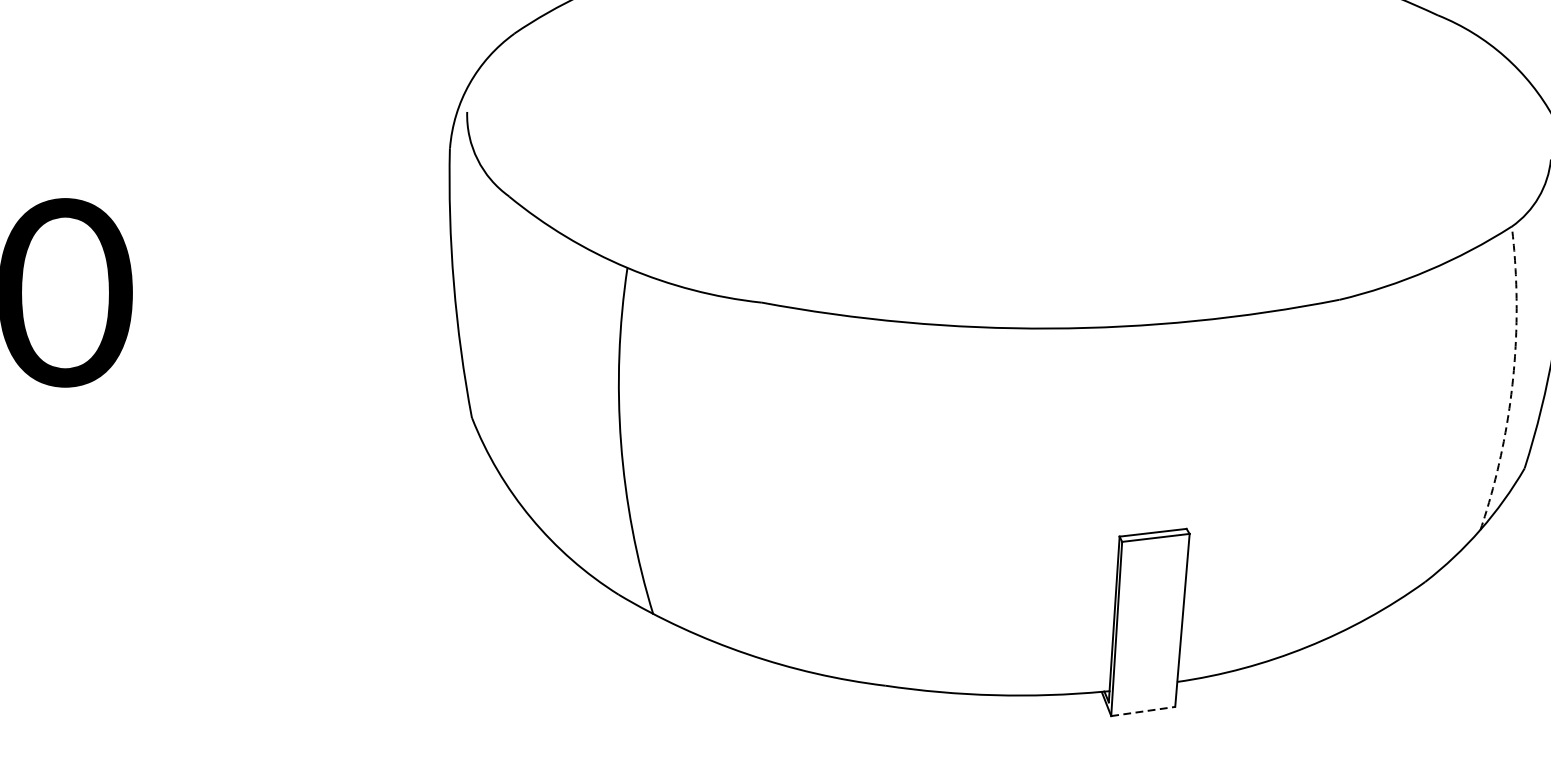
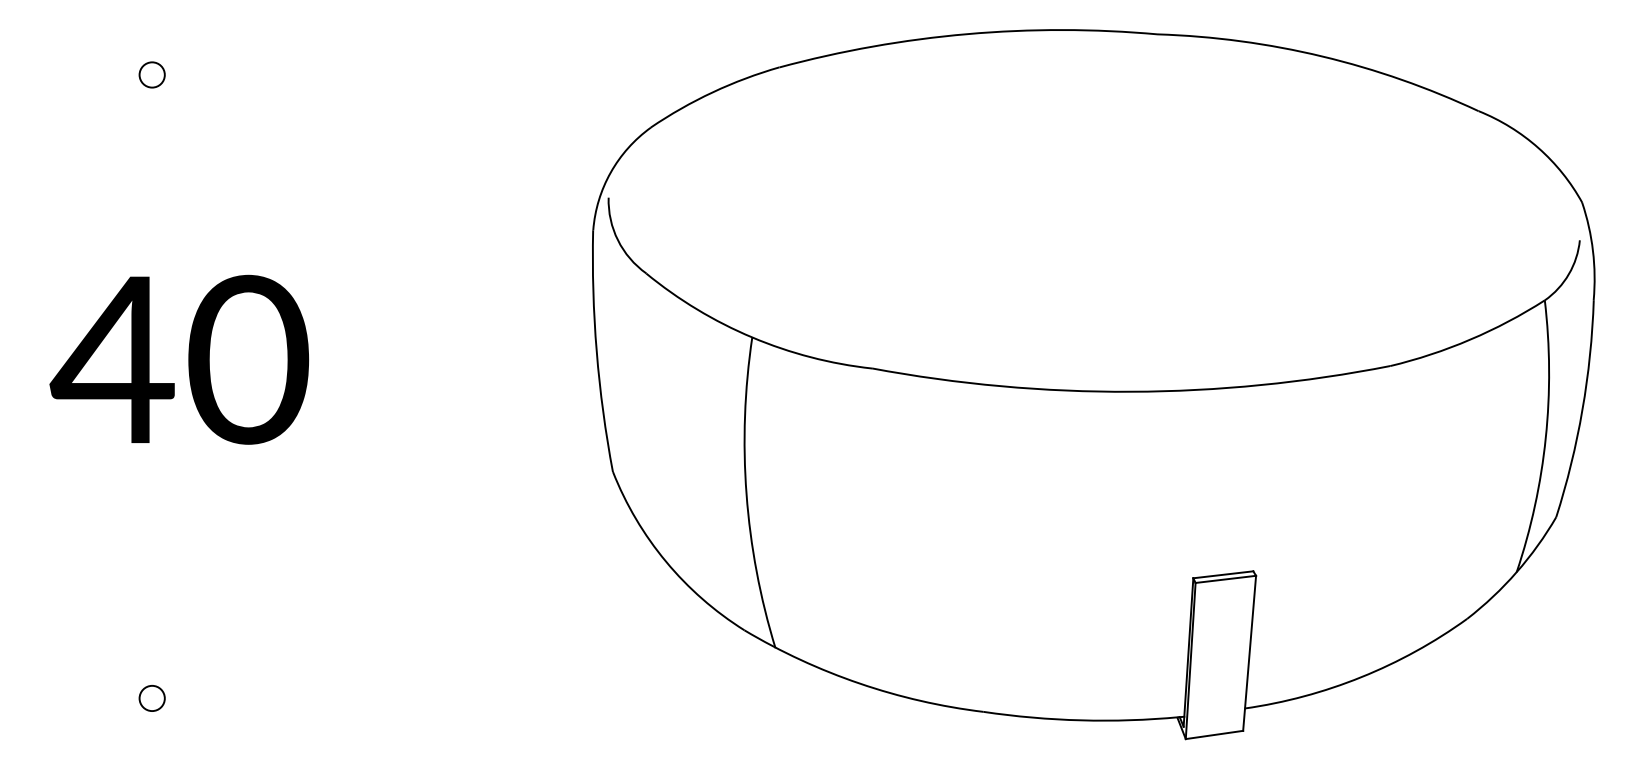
arc: (1512, 379) -> (1545, 437), dashed -> solid
line: (1143, 710) -> (1214, 734), dashed -> solid

